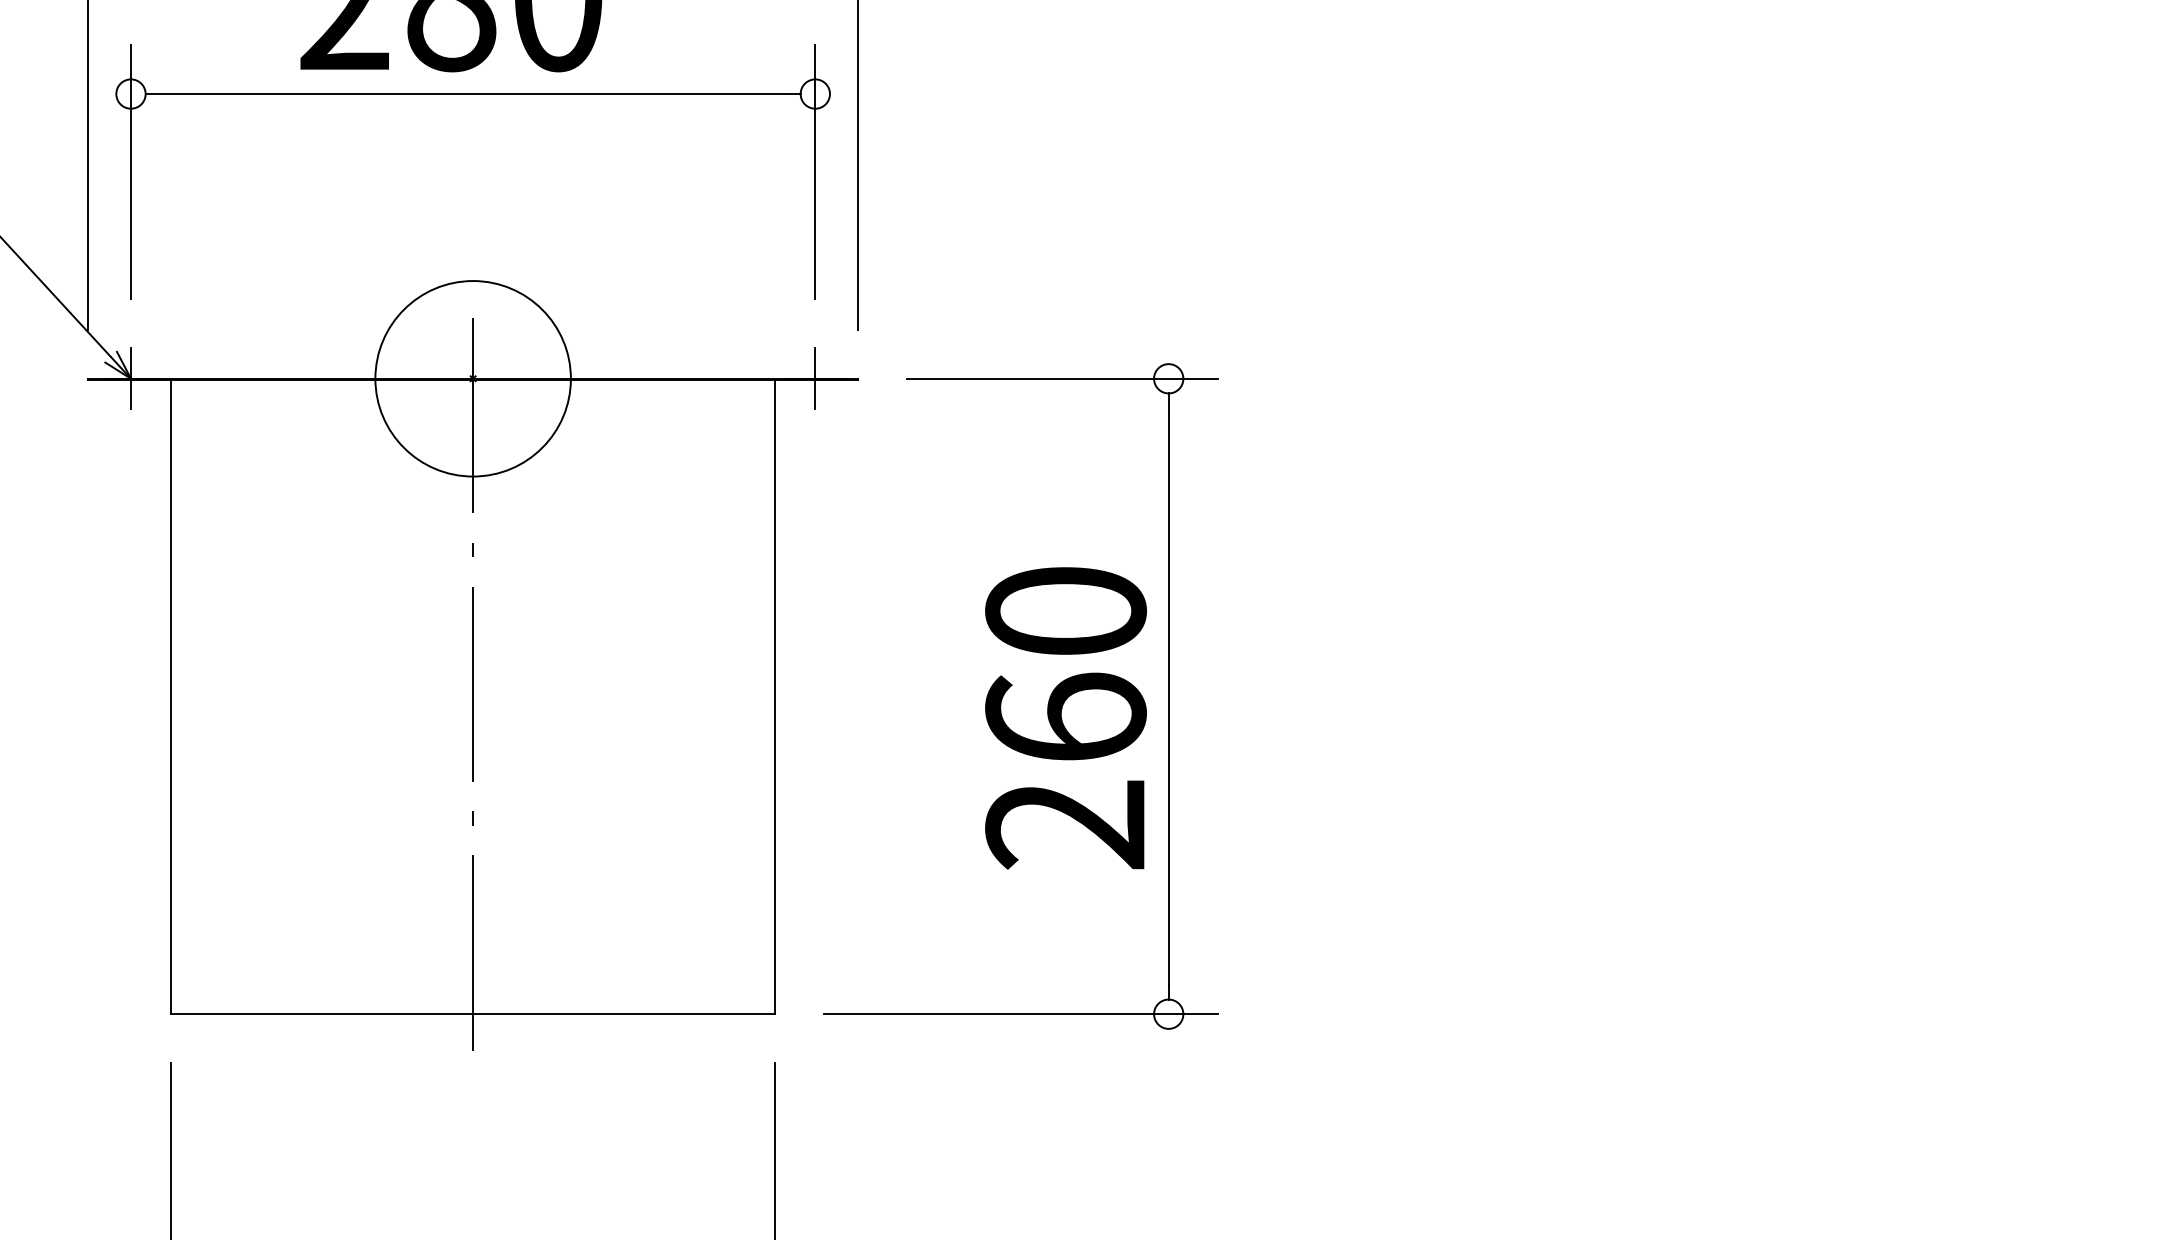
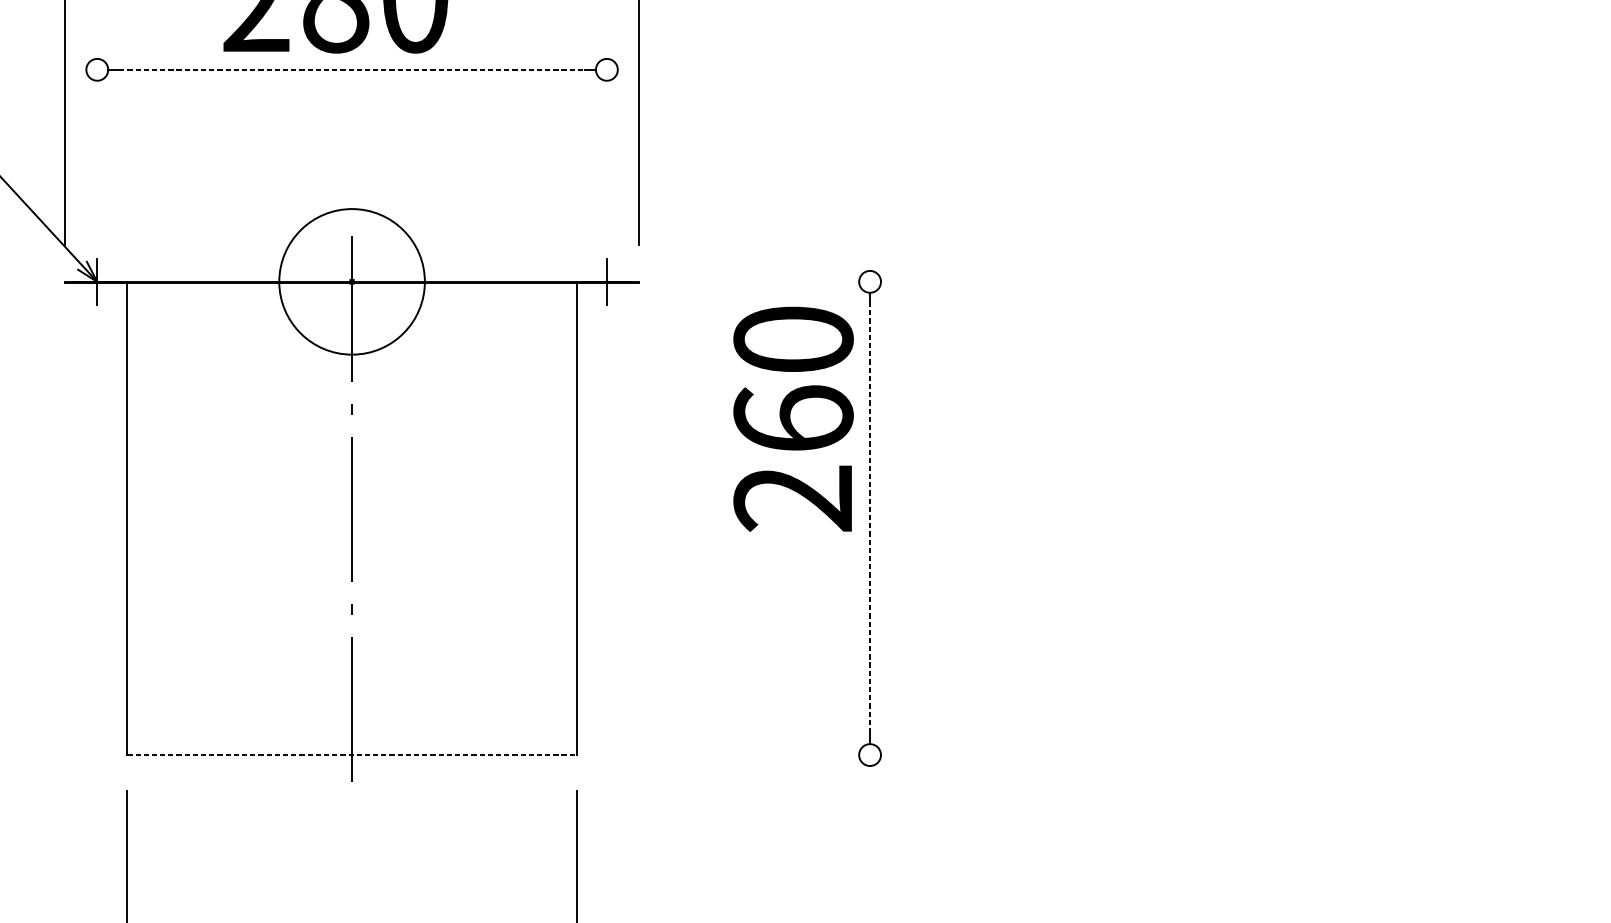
line: (473, 94) -> (352, 70), solid -> dashed
line: (131, 172) -> (97, 128), removed
line: (815, 172) -> (607, 128), removed
line: (1061, 378) -> (790, 281), removed
line: (1168, 696) -> (869, 518), solid -> dashed
text: (1065, 718) -> (793, 419), moved
line: (473, 1014) -> (352, 755), solid -> dashed
line: (1020, 1014) -> (759, 755), removed

